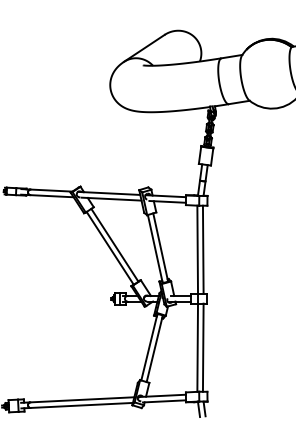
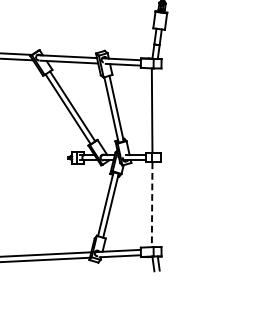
line: (202, 249) -> (156, 110), removed
line: (202, 347) -> (156, 204), removed
line: (197, 348) -> (151, 205), solid -> dashed

